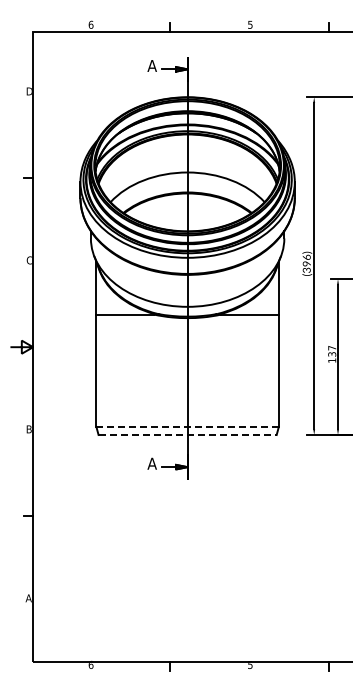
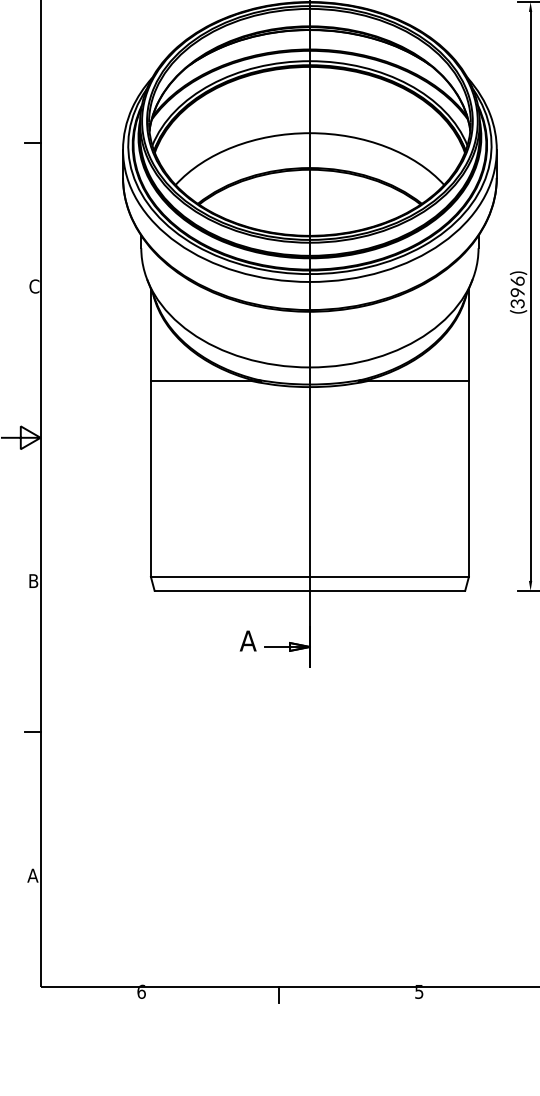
line: (187, 427) -> (309, 577), dashed -> solid
line: (188, 434) -> (311, 590), dashed -> solid

